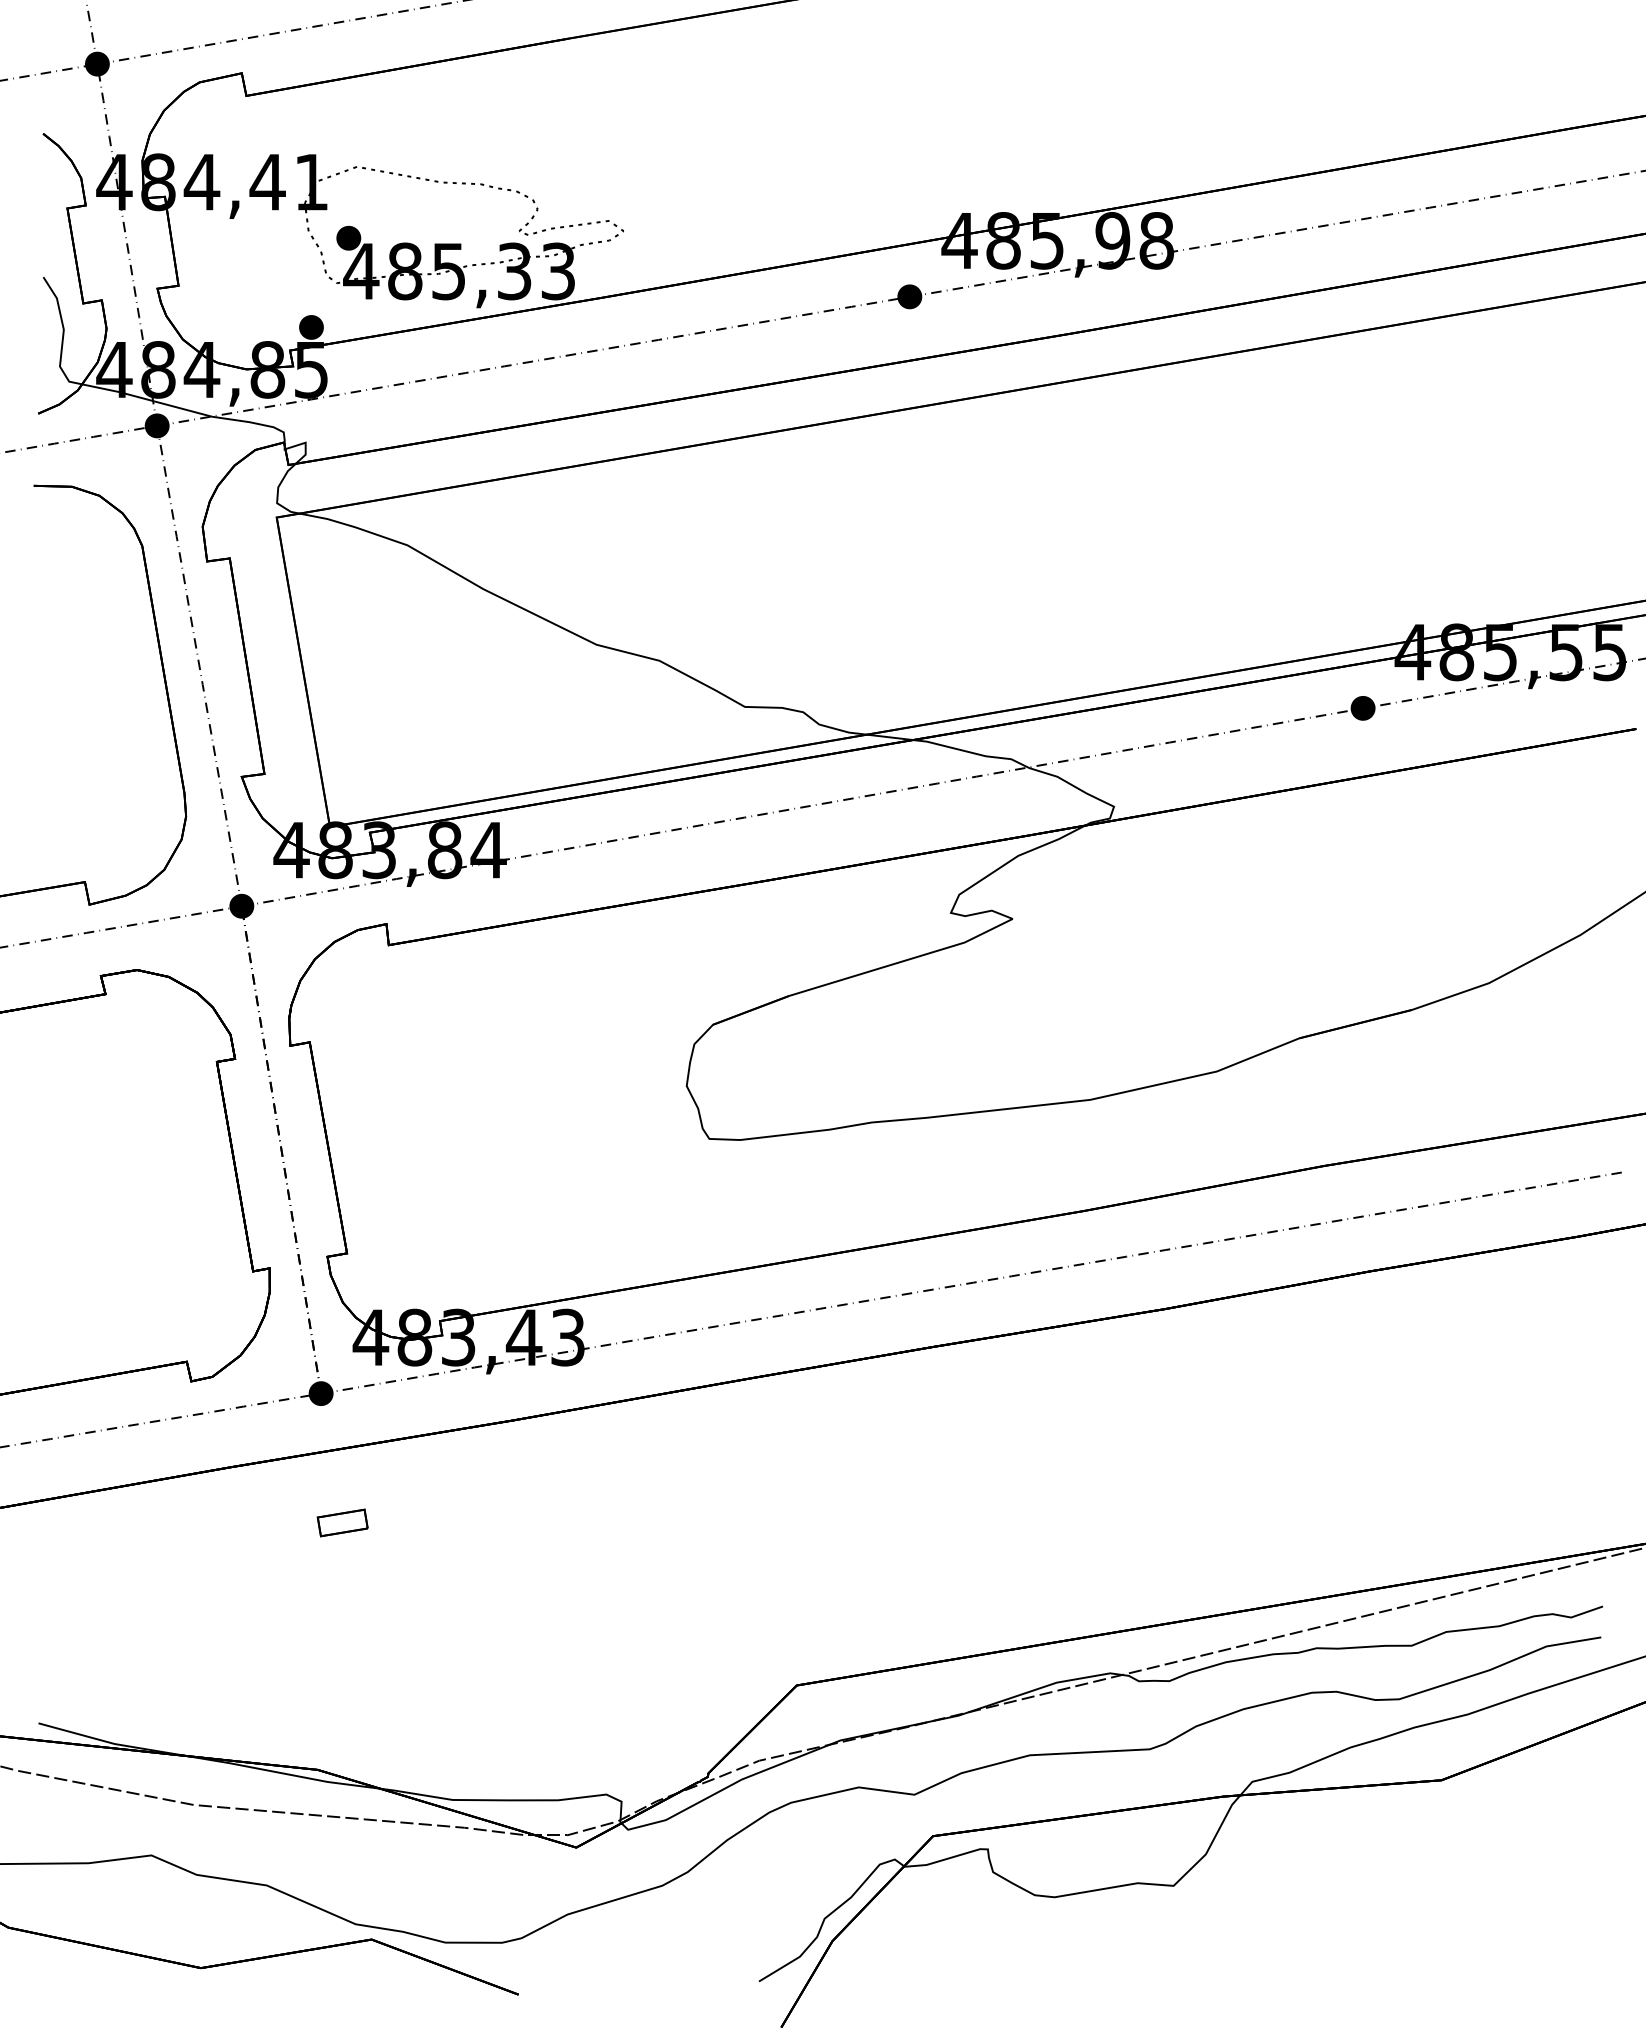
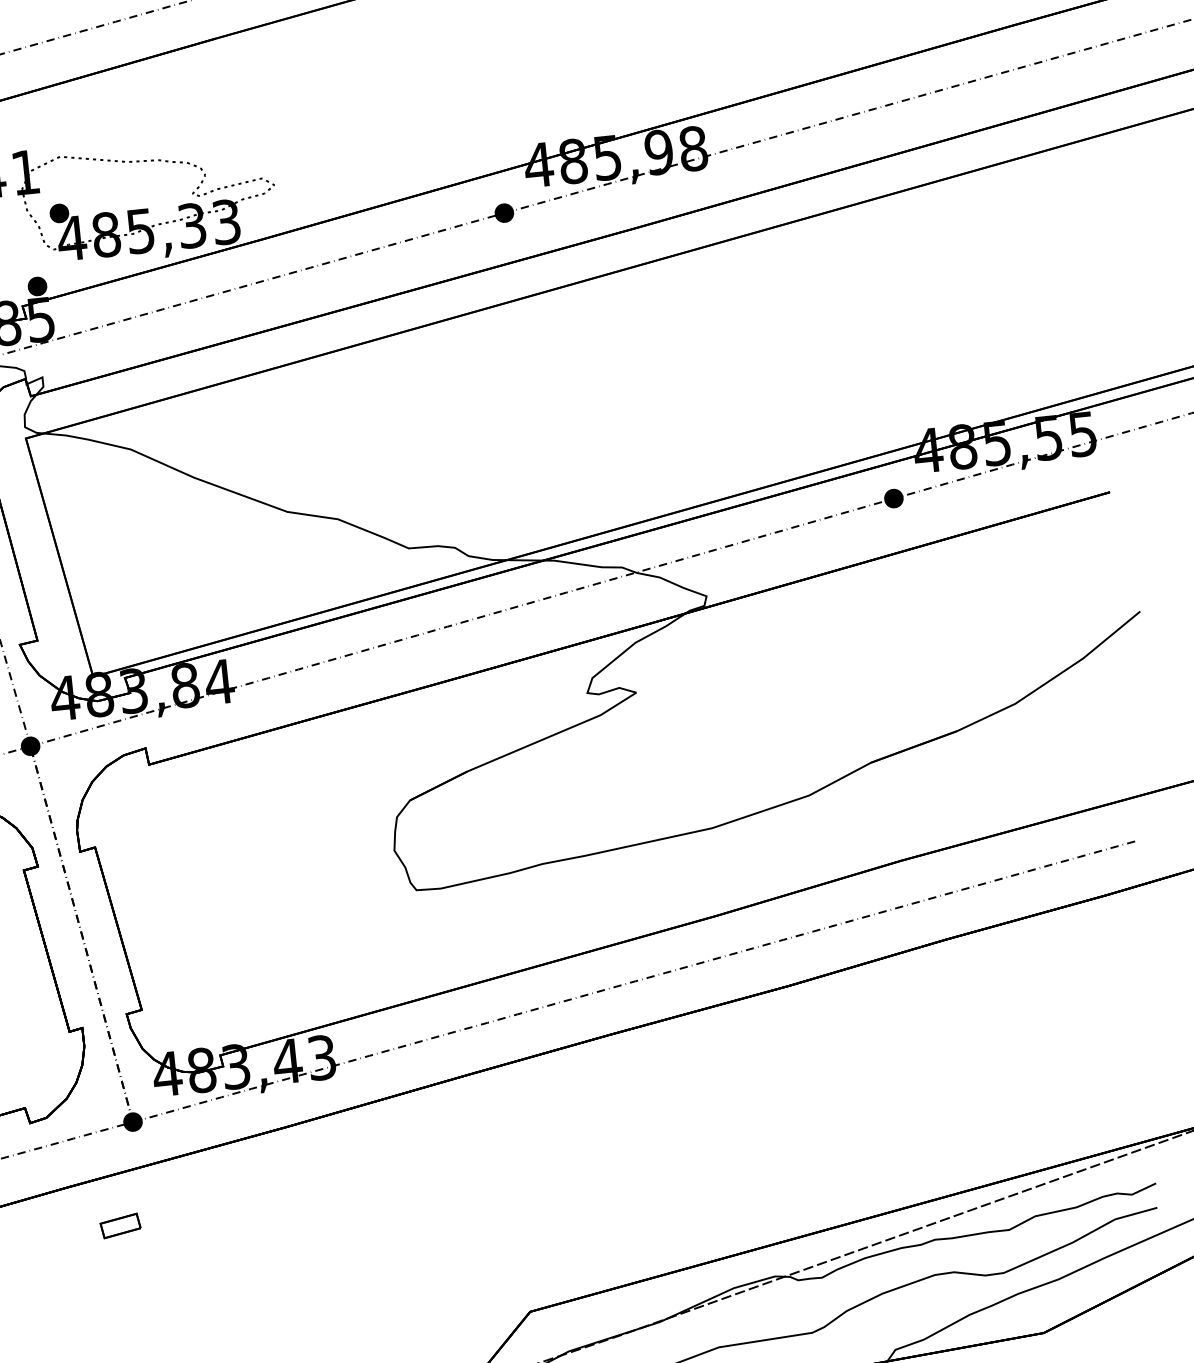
part: (342, 1522) -> (120, 1225), moved

